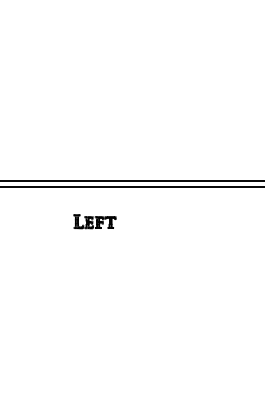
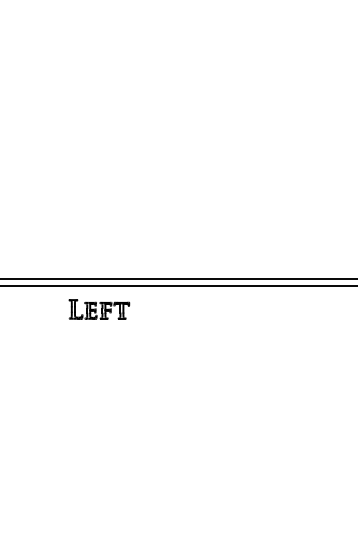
part: (94, 221) -> (98, 309), moved

